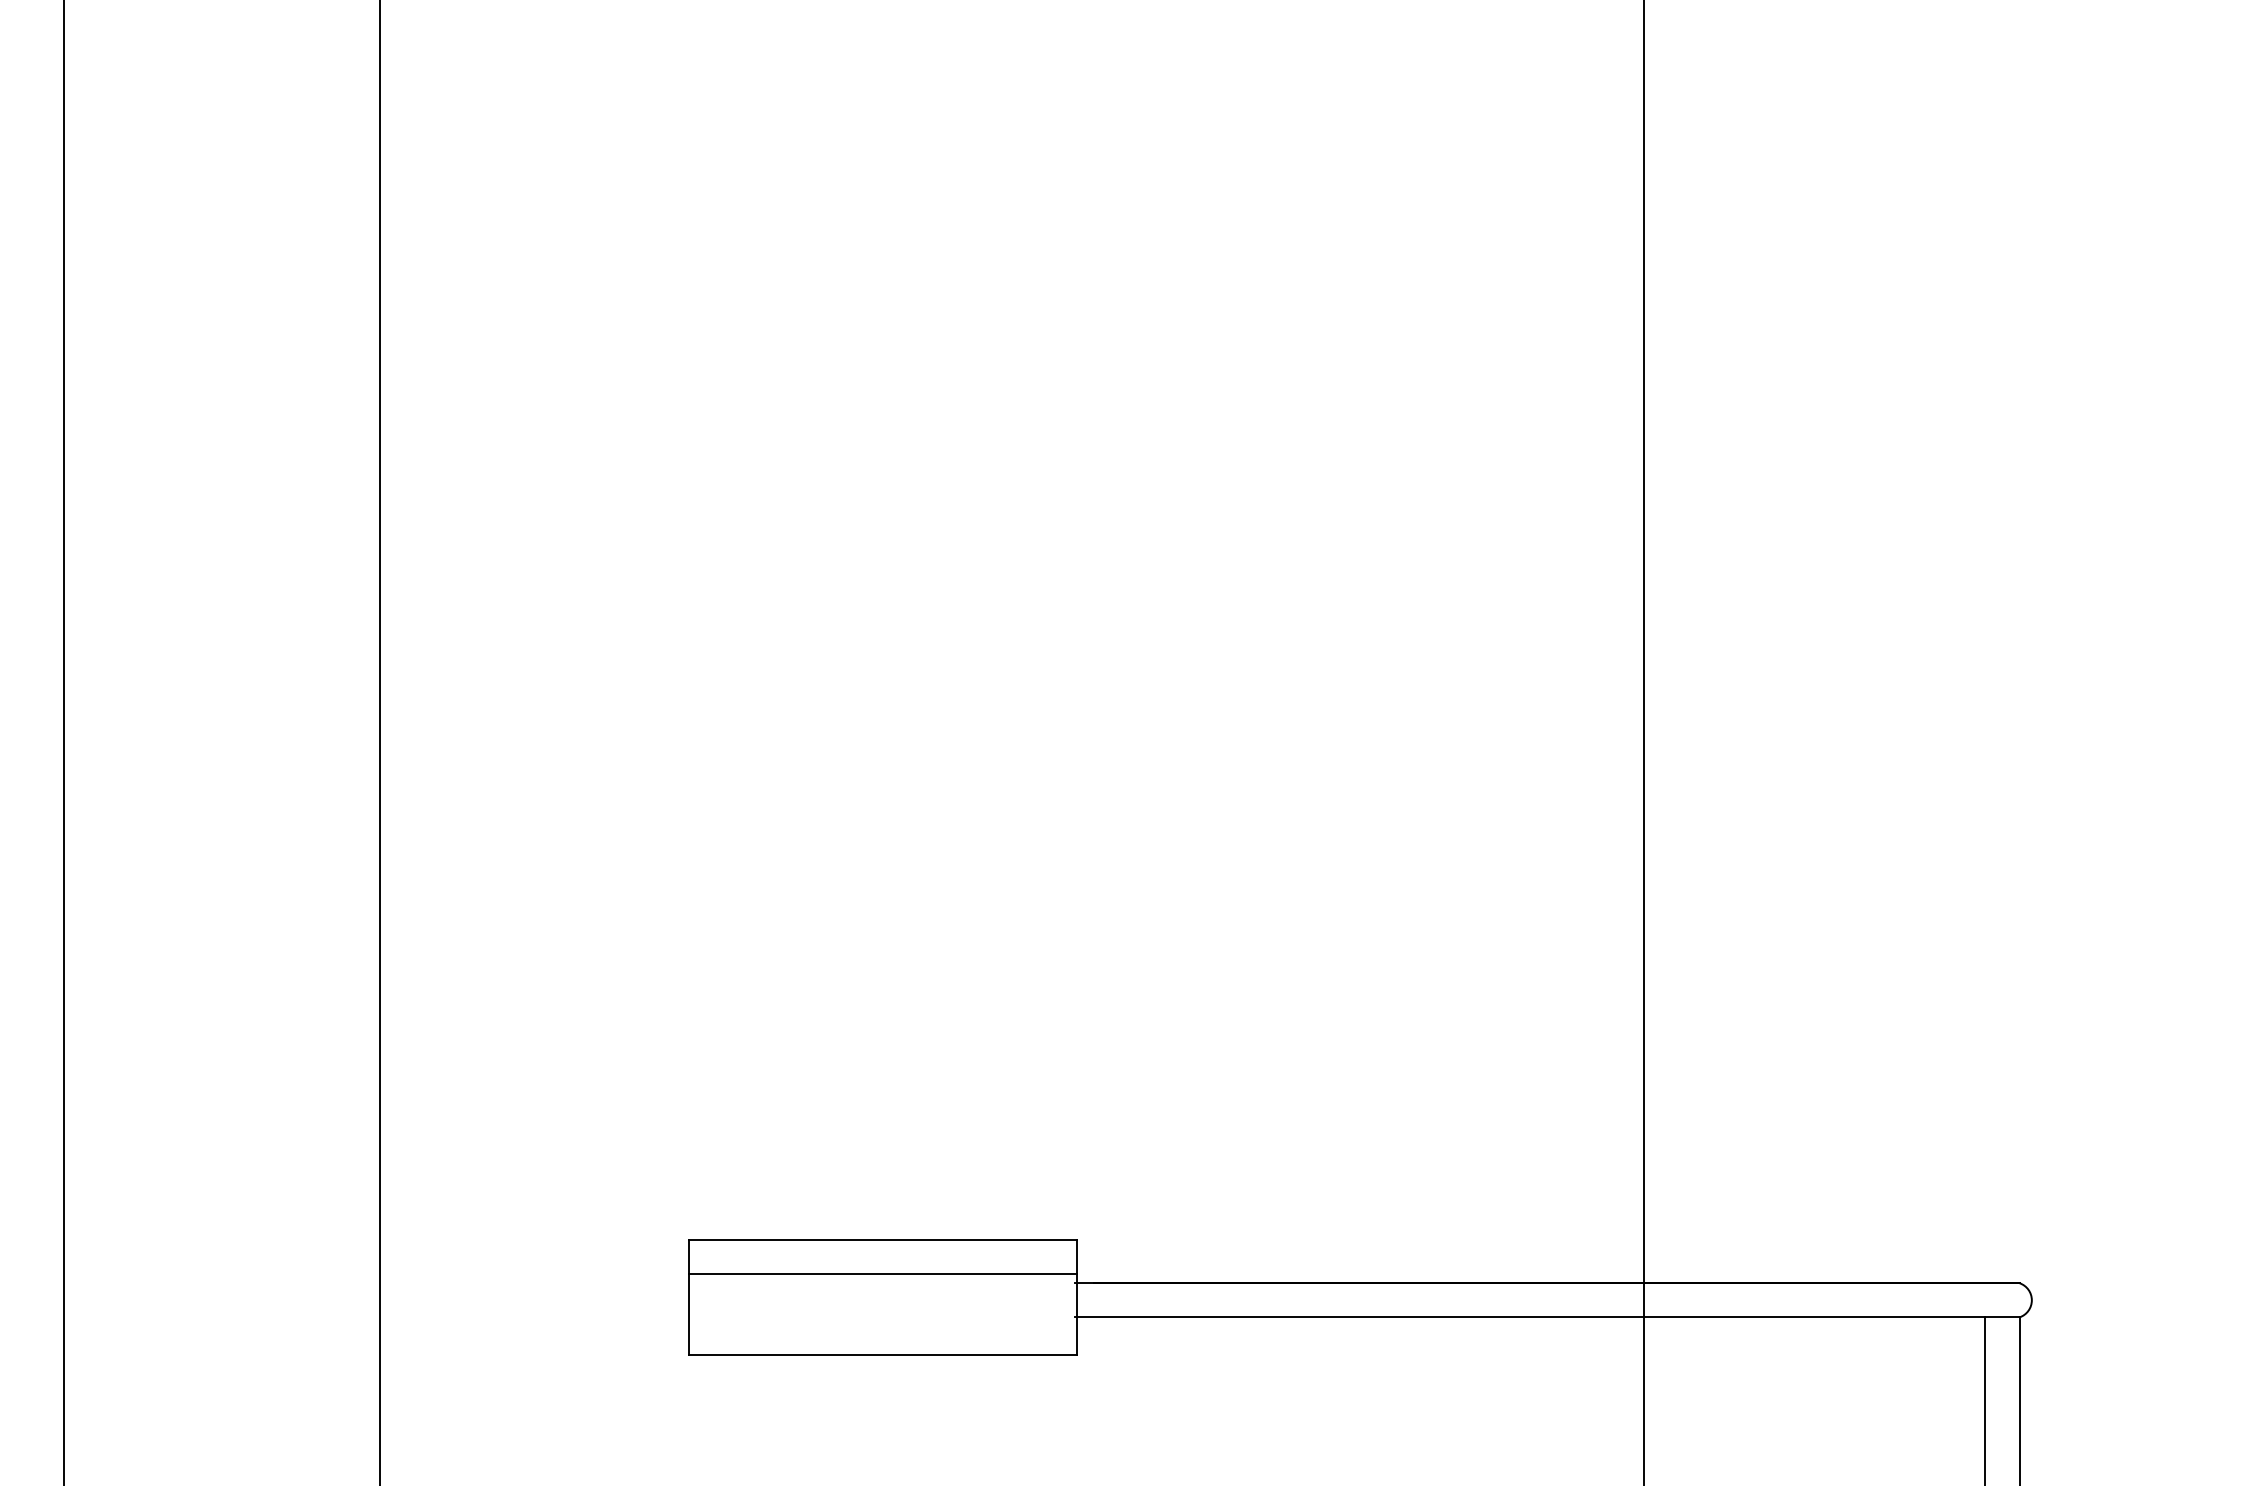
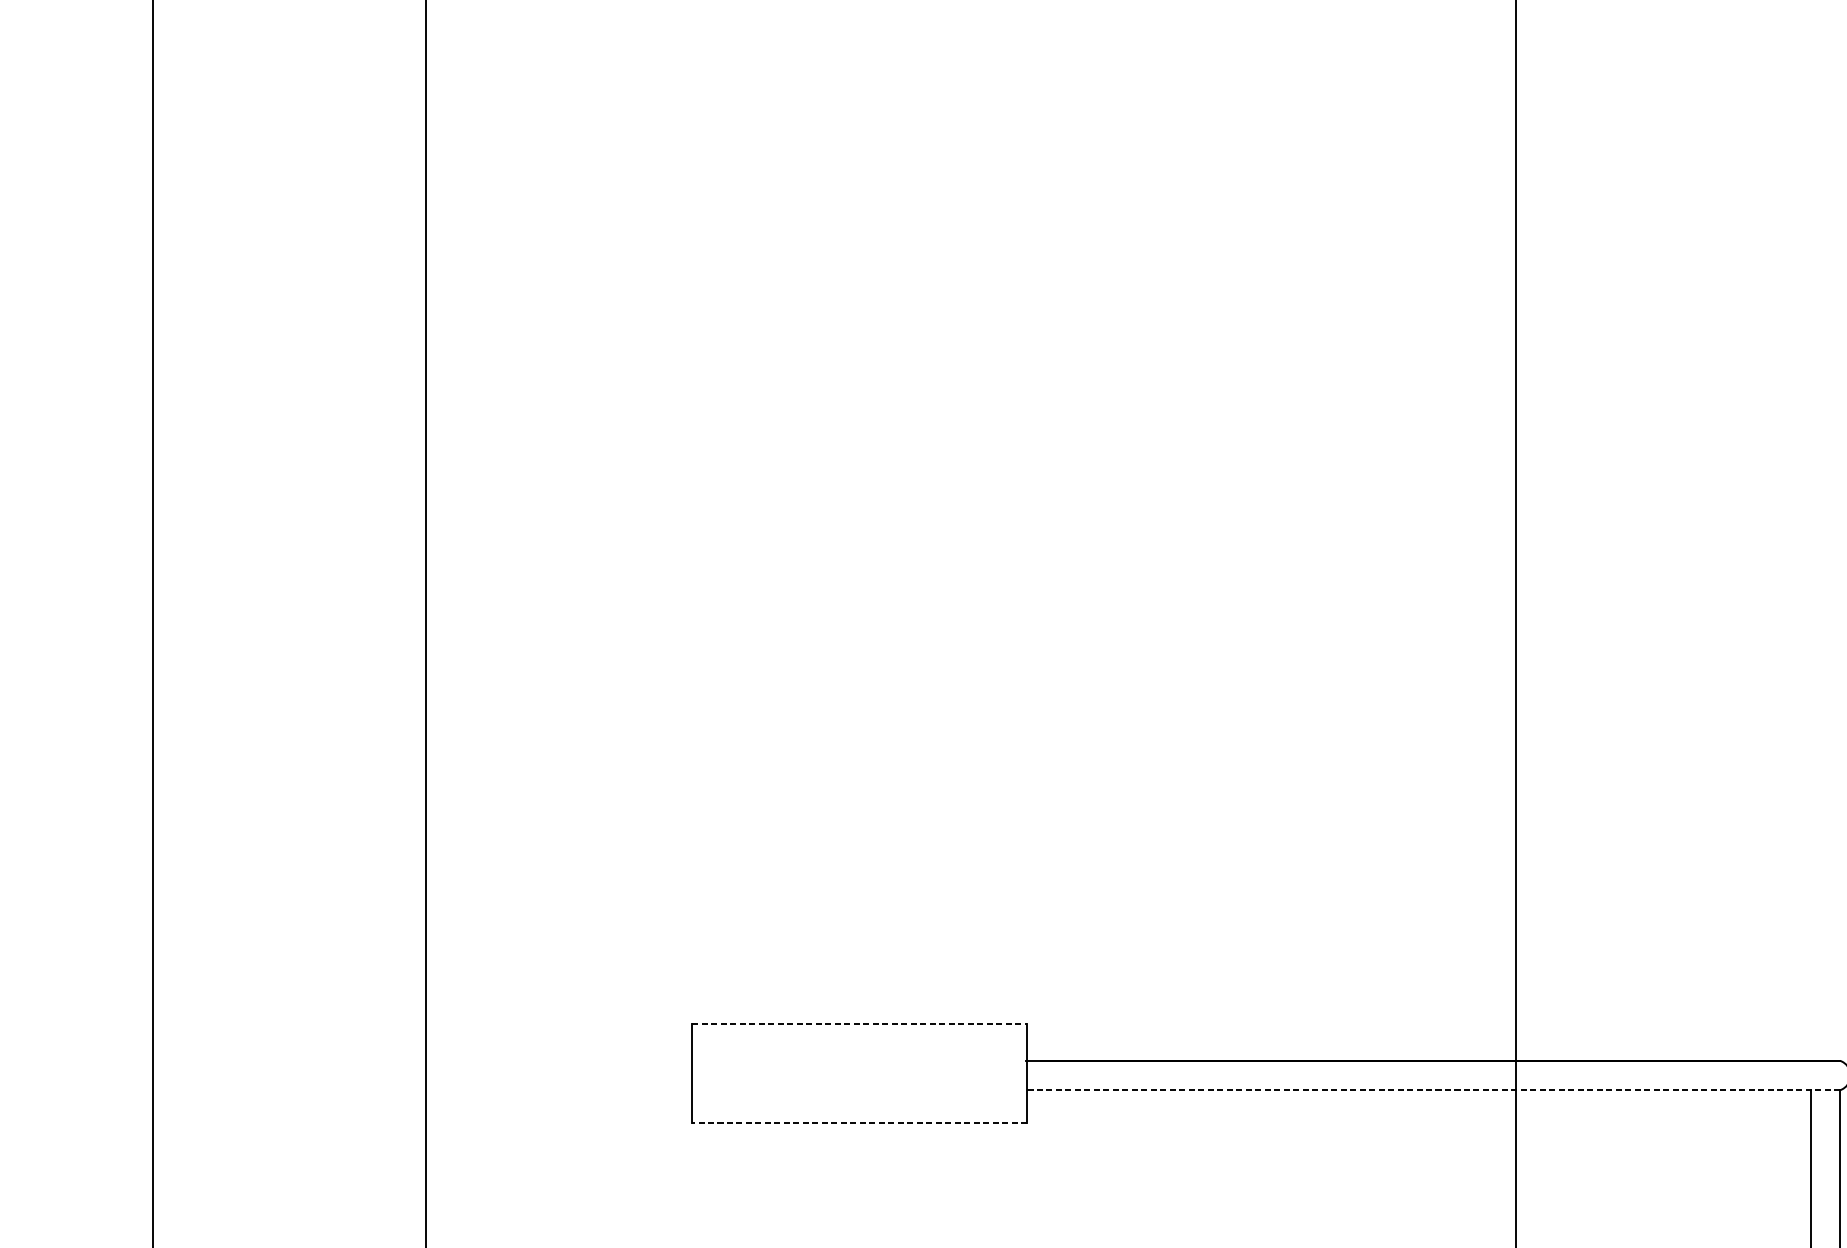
line: (883, 1240) -> (860, 1023), solid -> dashed
line: (883, 1274) -> (860, 1053), removed
line: (1546, 1317) -> (1431, 1090), solid -> dashed
line: (882, 1355) -> (859, 1123), solid -> dashed

